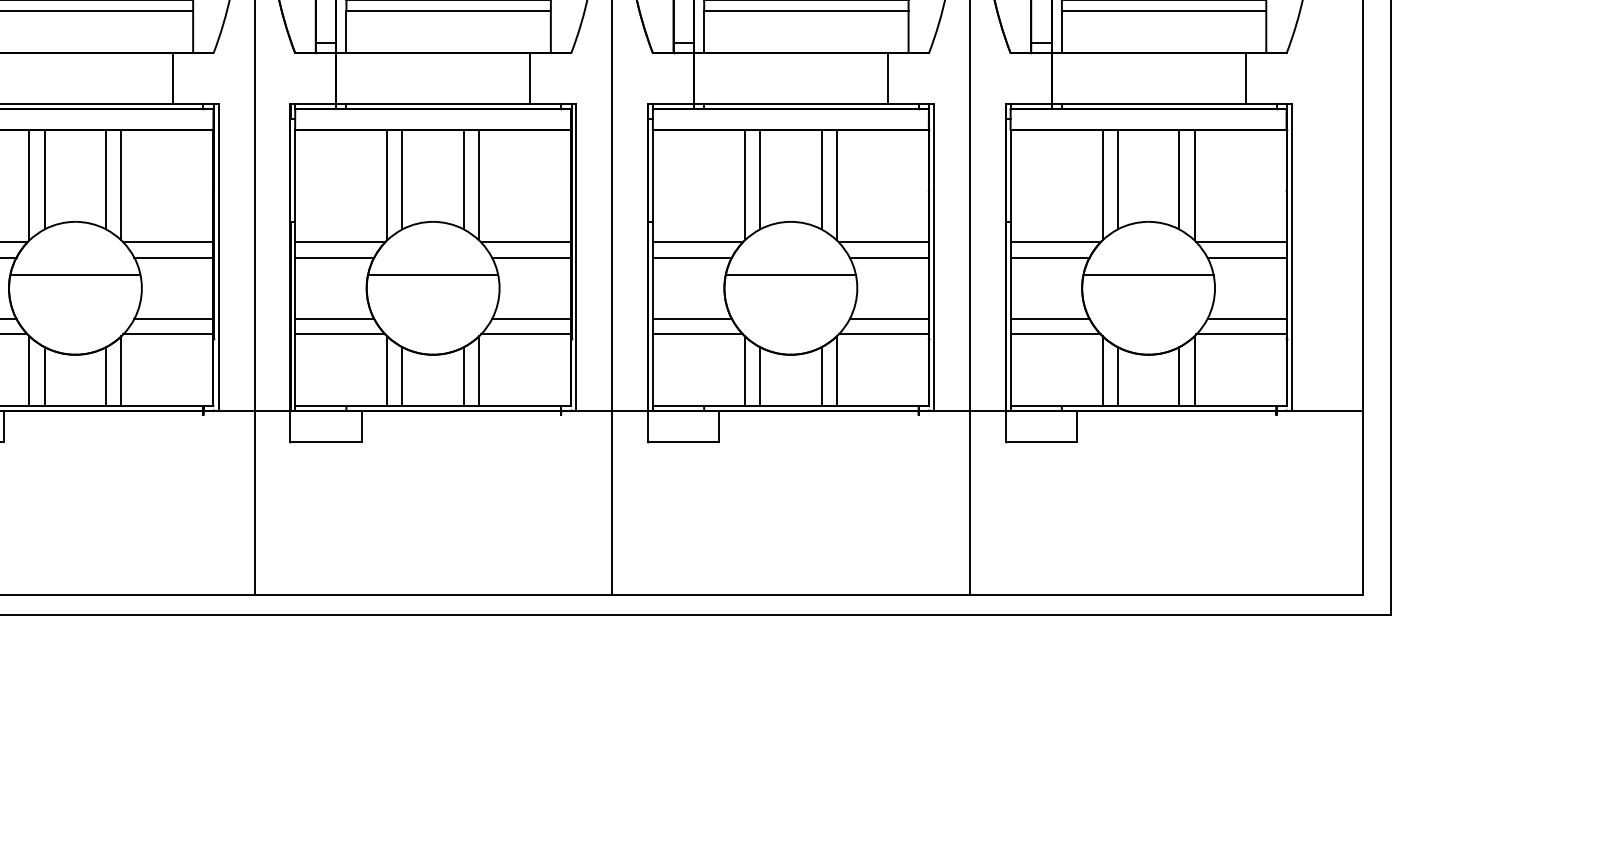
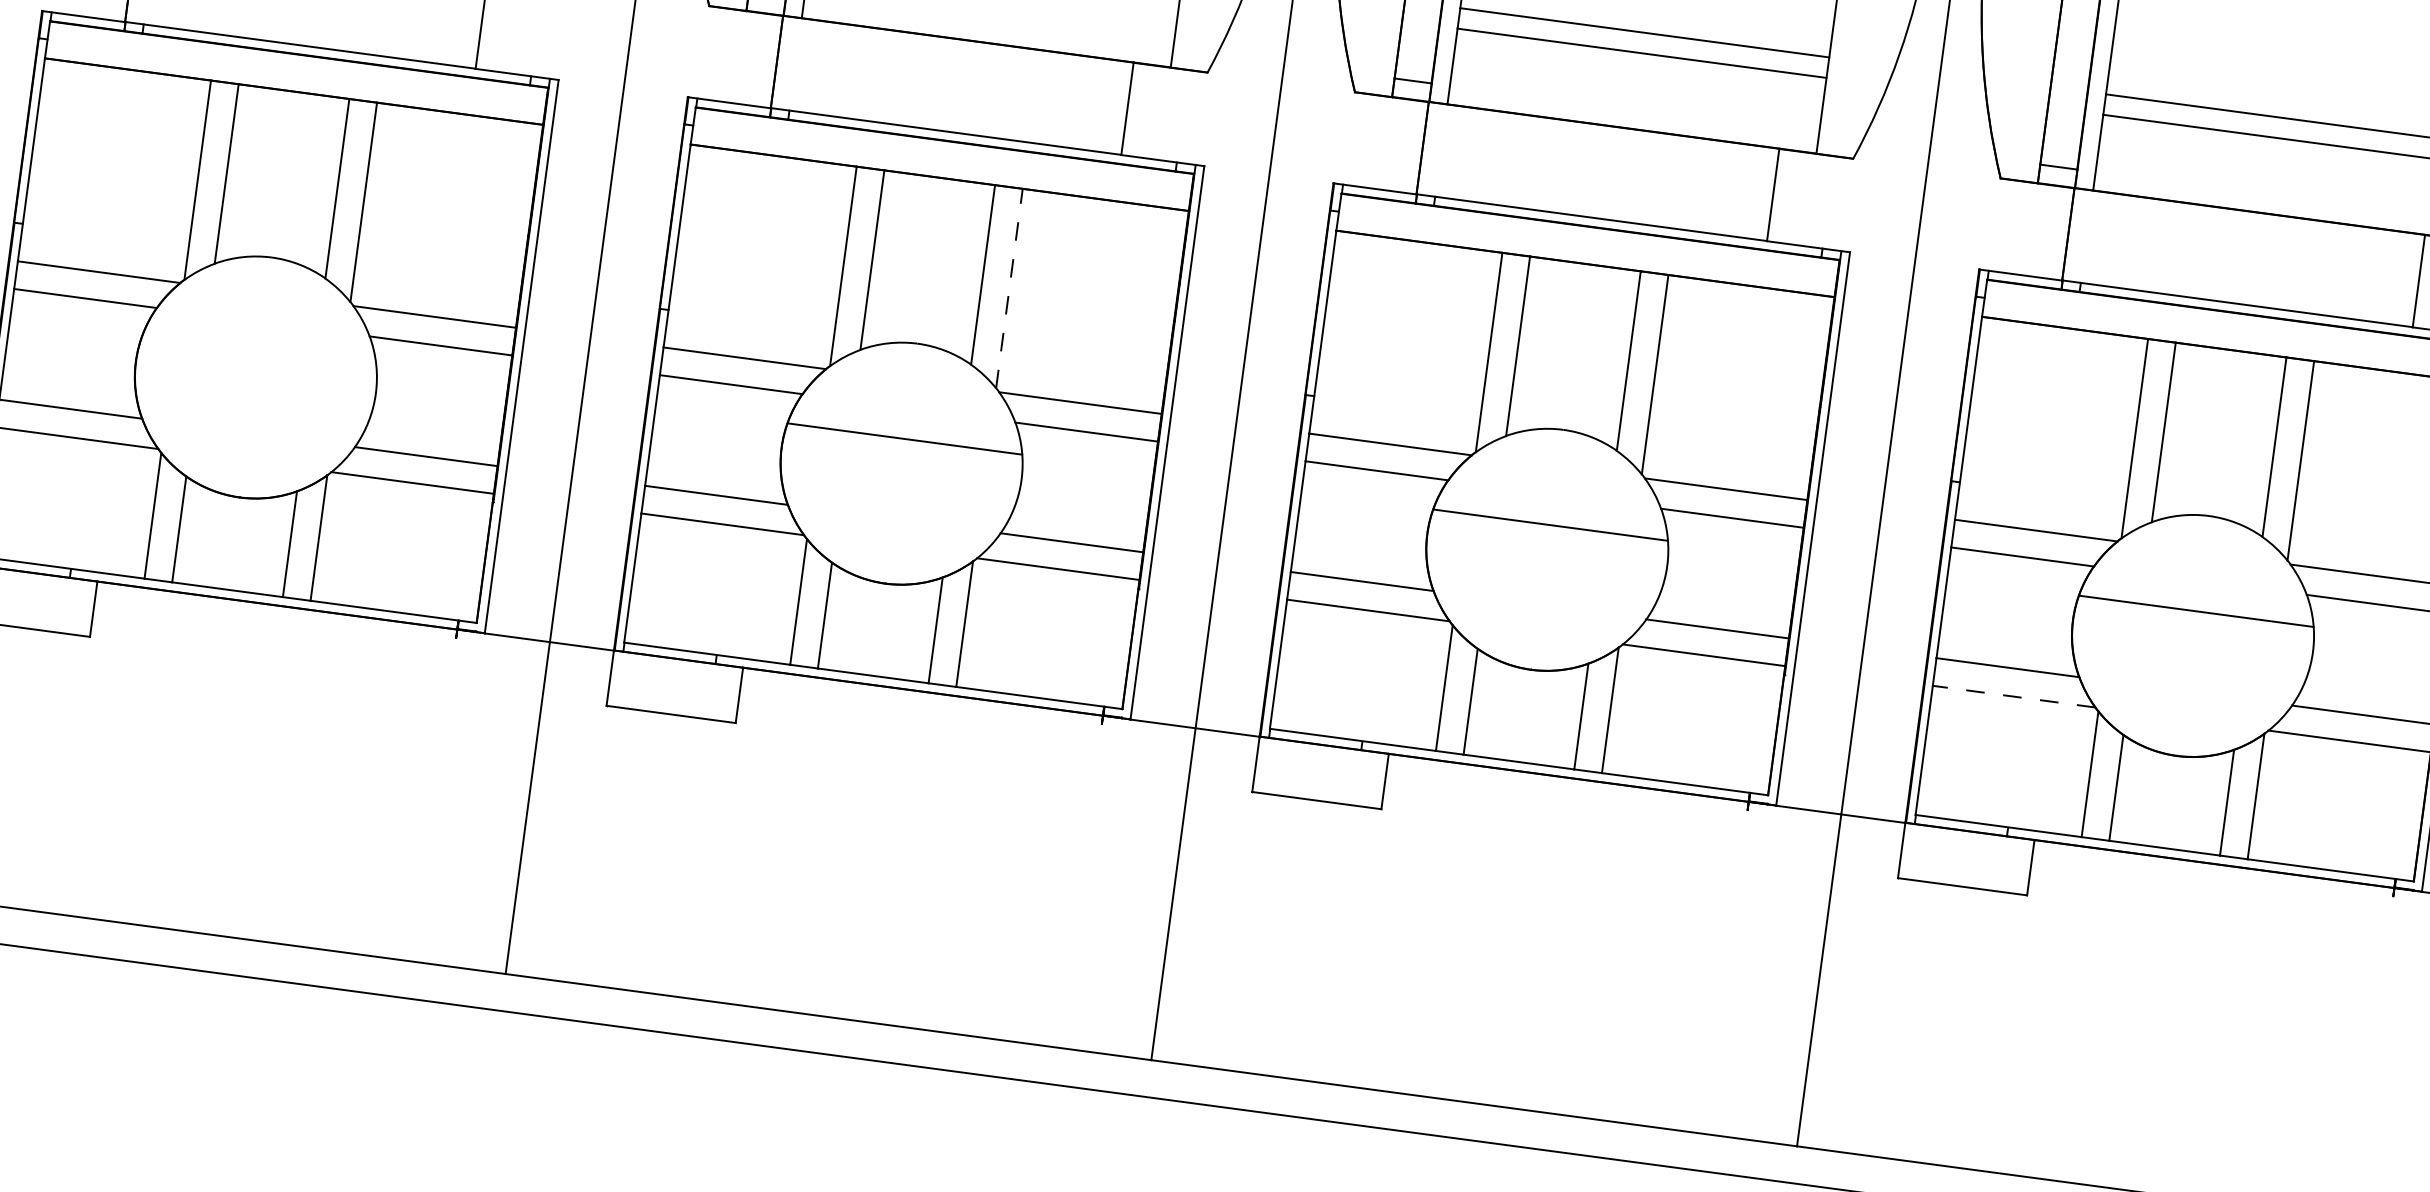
line: (479, 184) -> (1010, 287), solid -> dashed
line: (75, 274) -> (259, 352), removed
line: (1055, 334) -> (2013, 696), solid -> dashed

